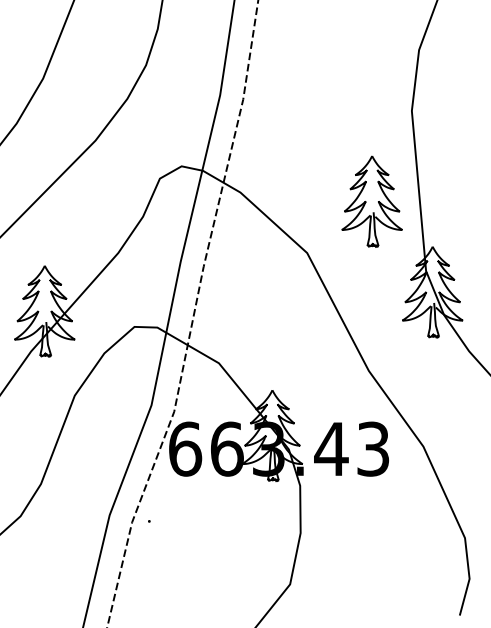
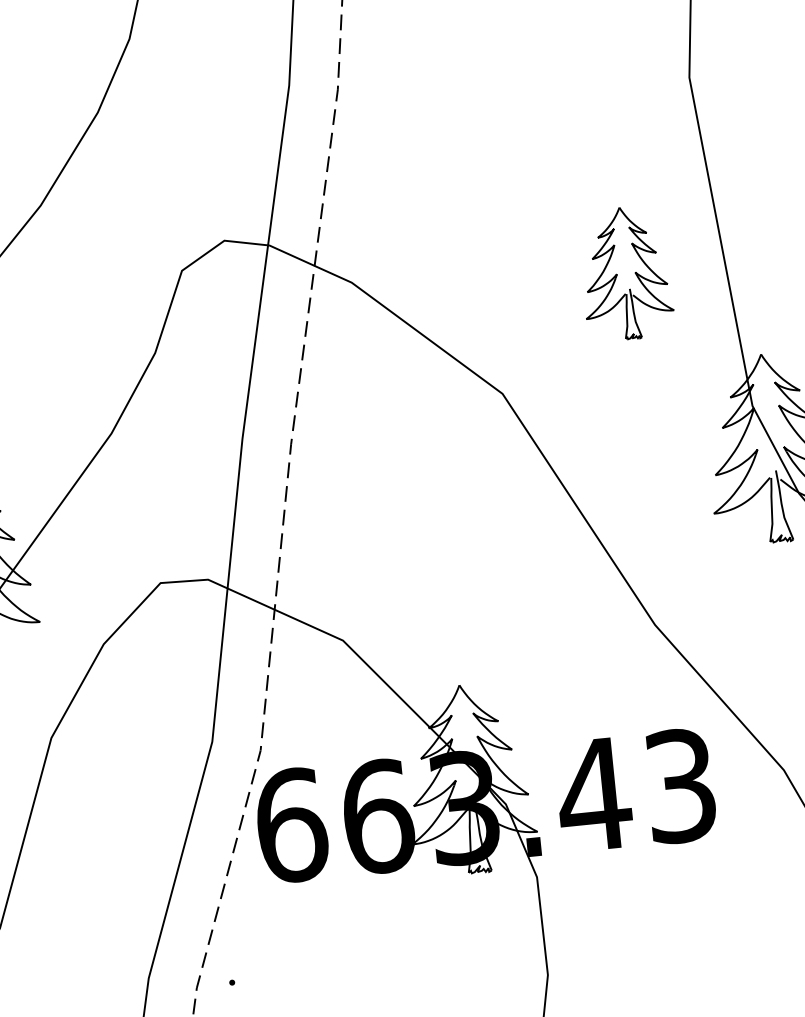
part: (371, 201) -> (624, 273), size x0.7

